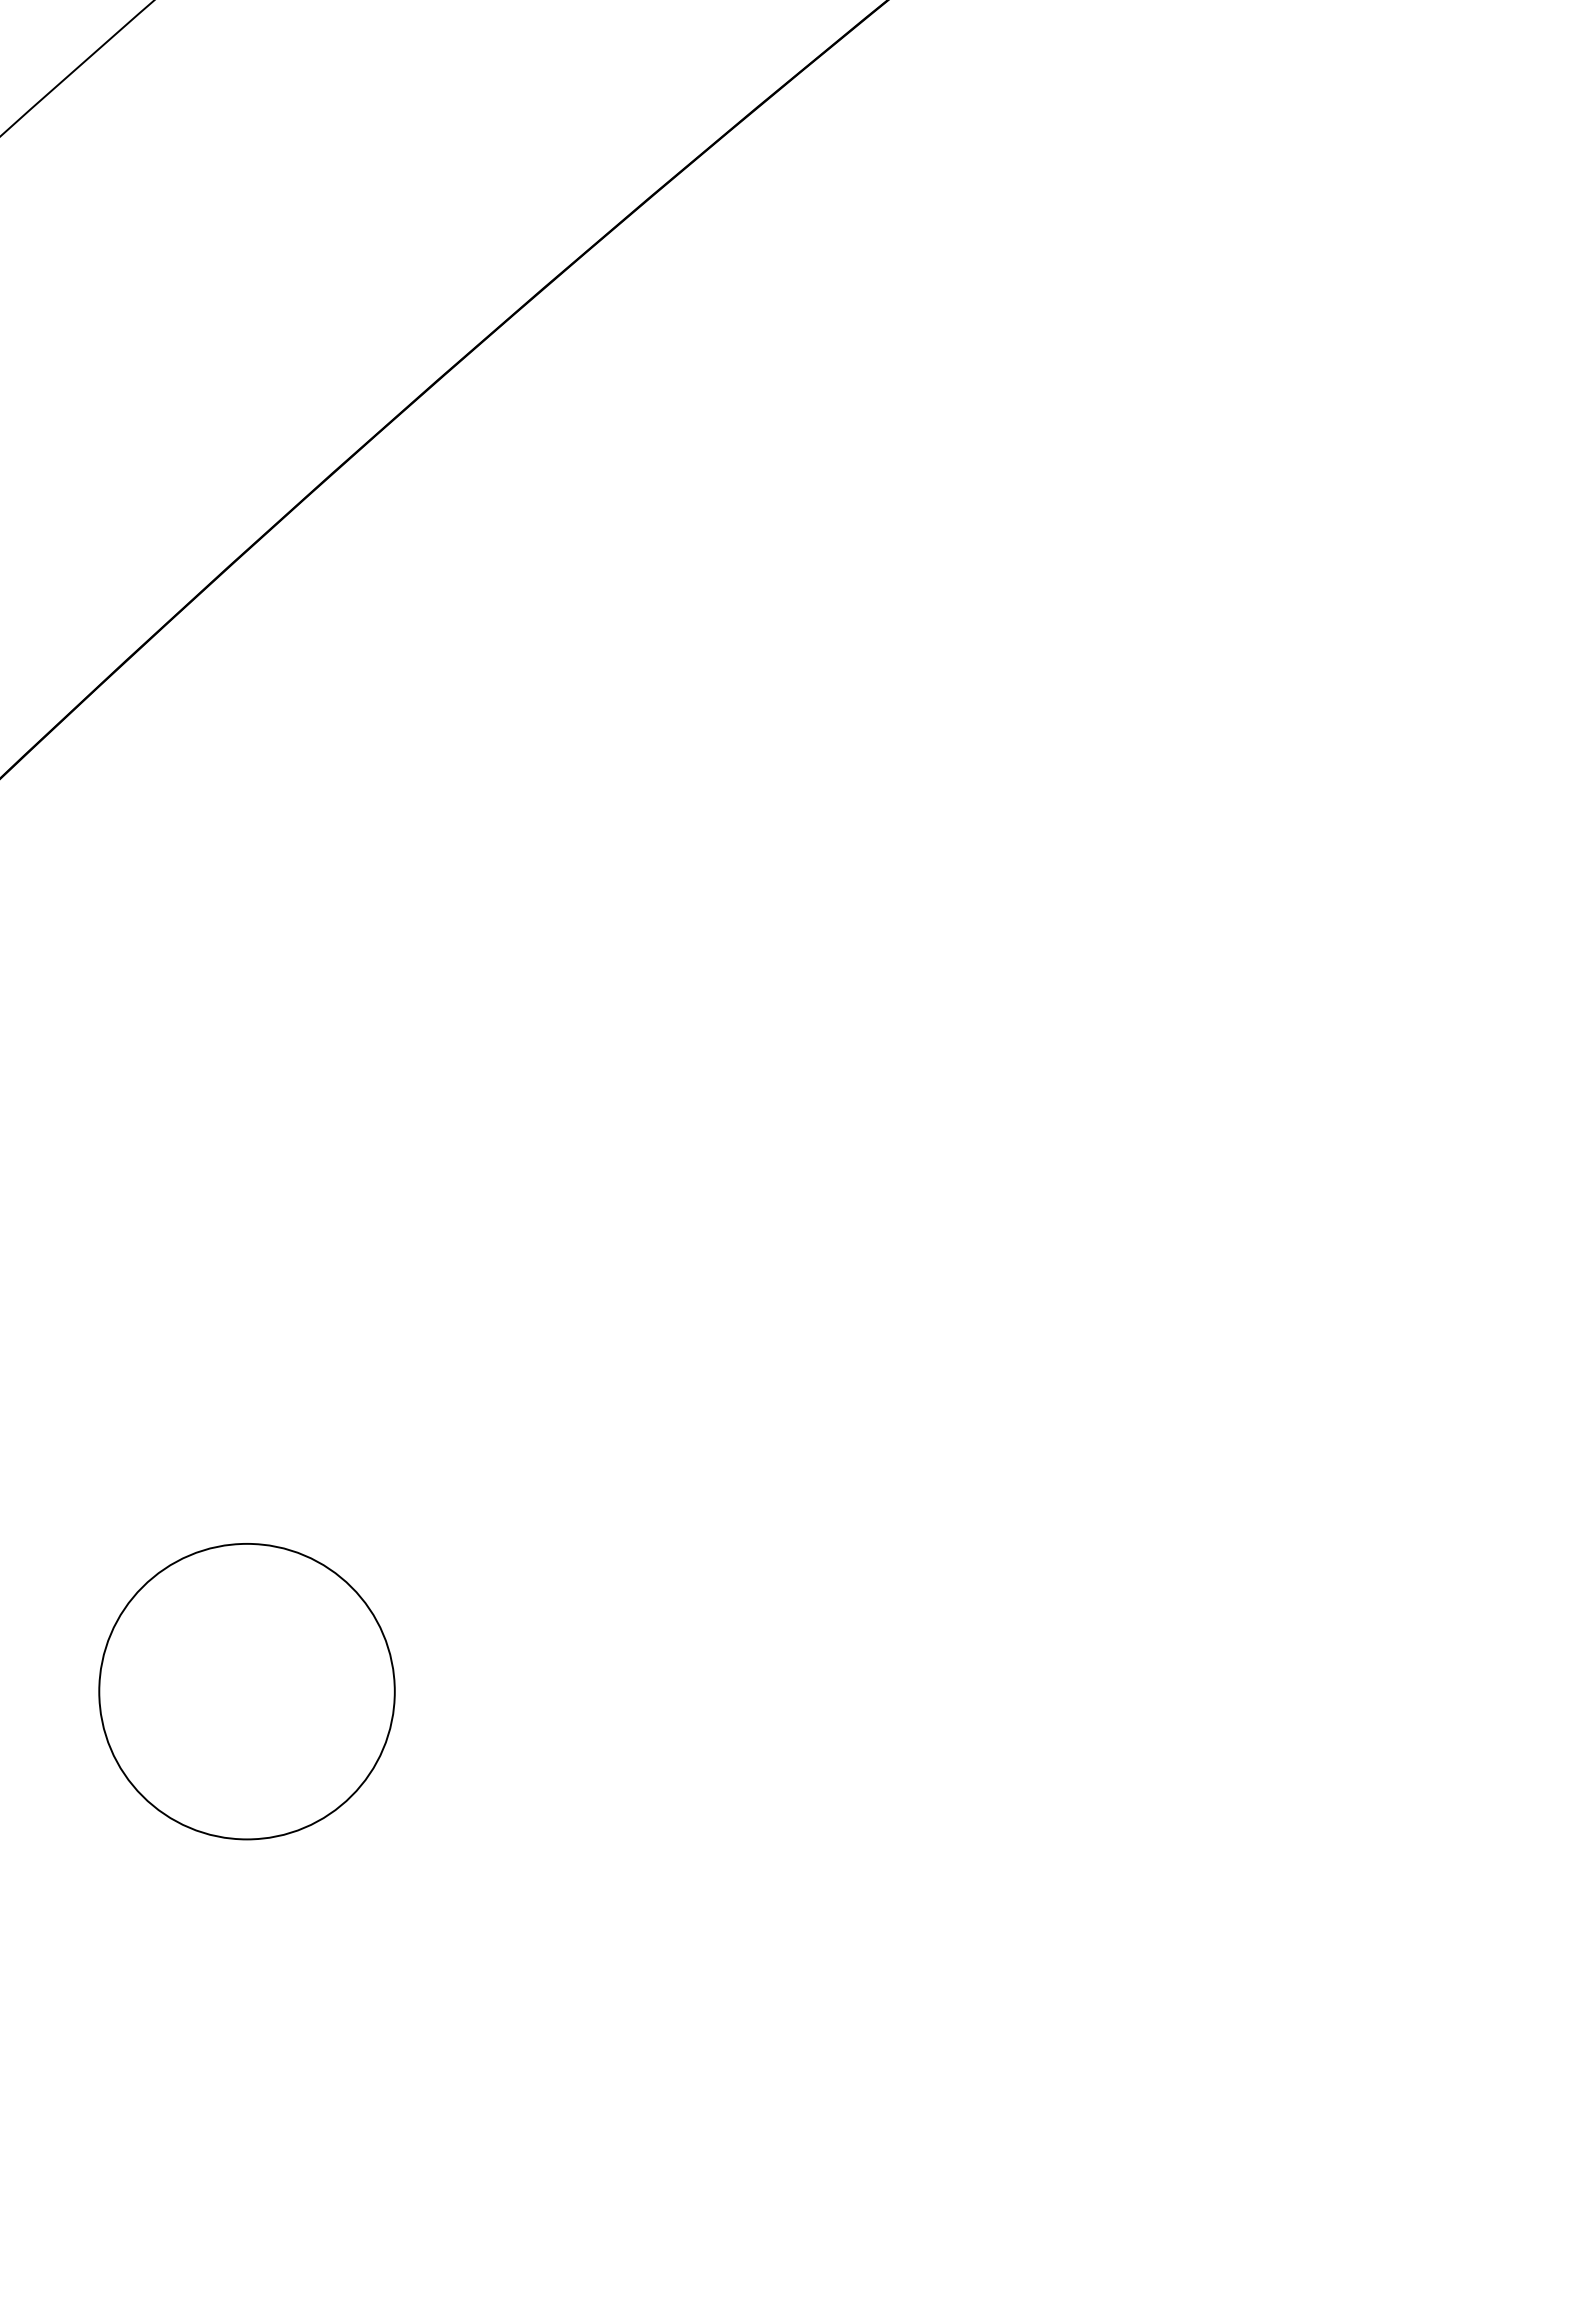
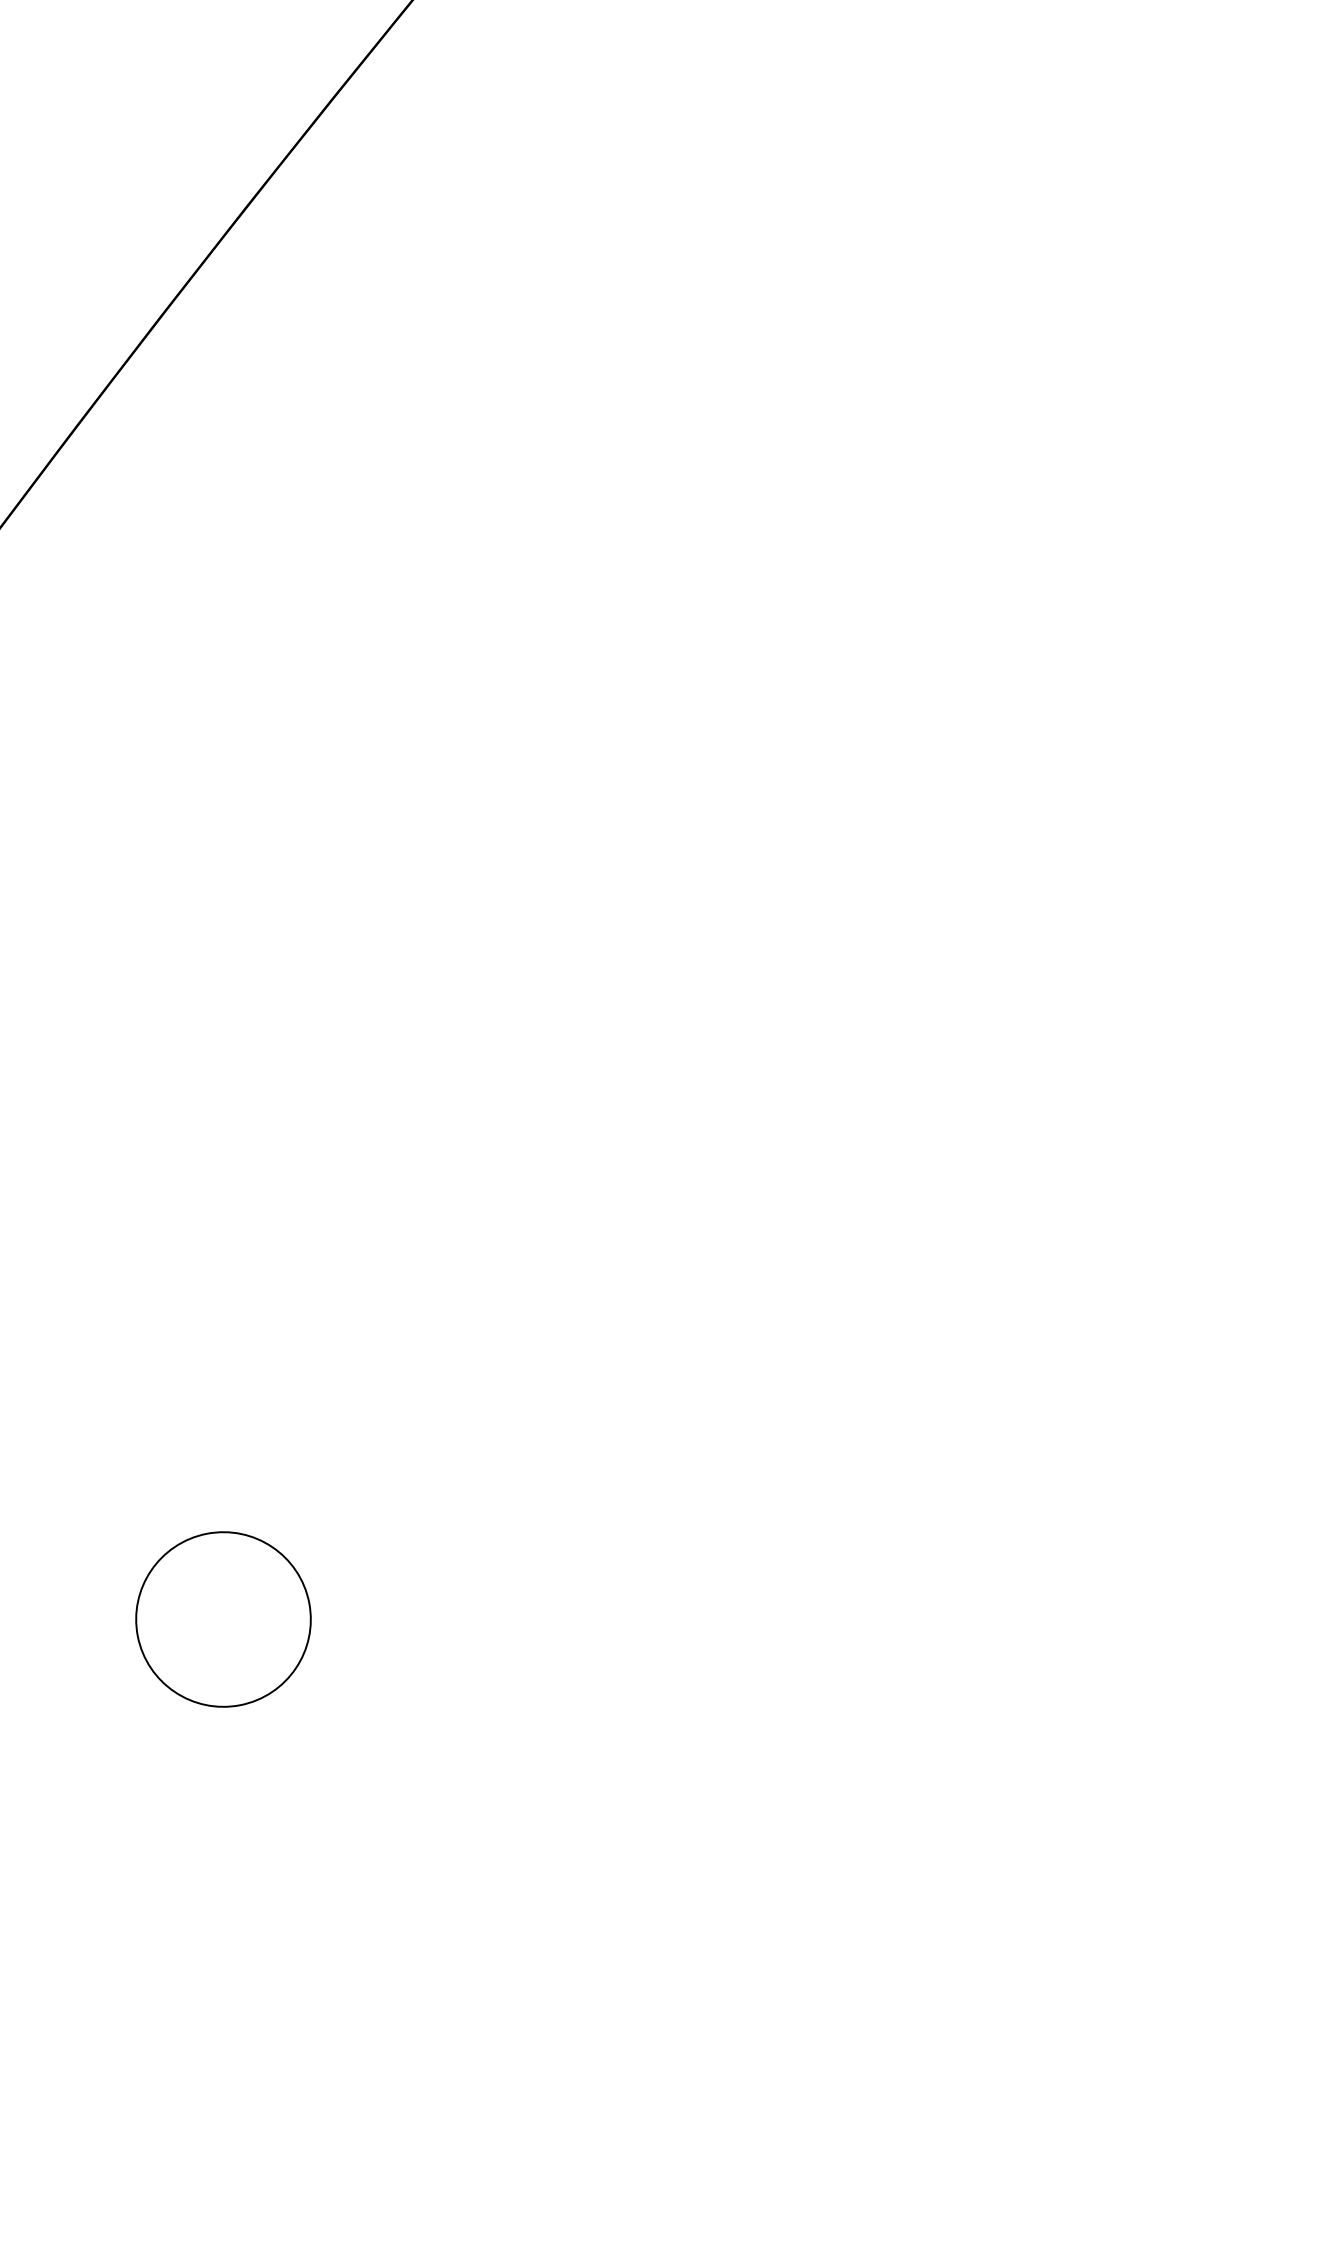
circle: (246, 1691) -> (222, 1619), size x0.6

